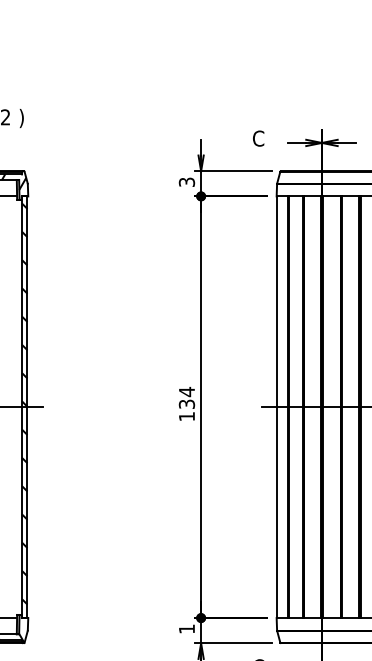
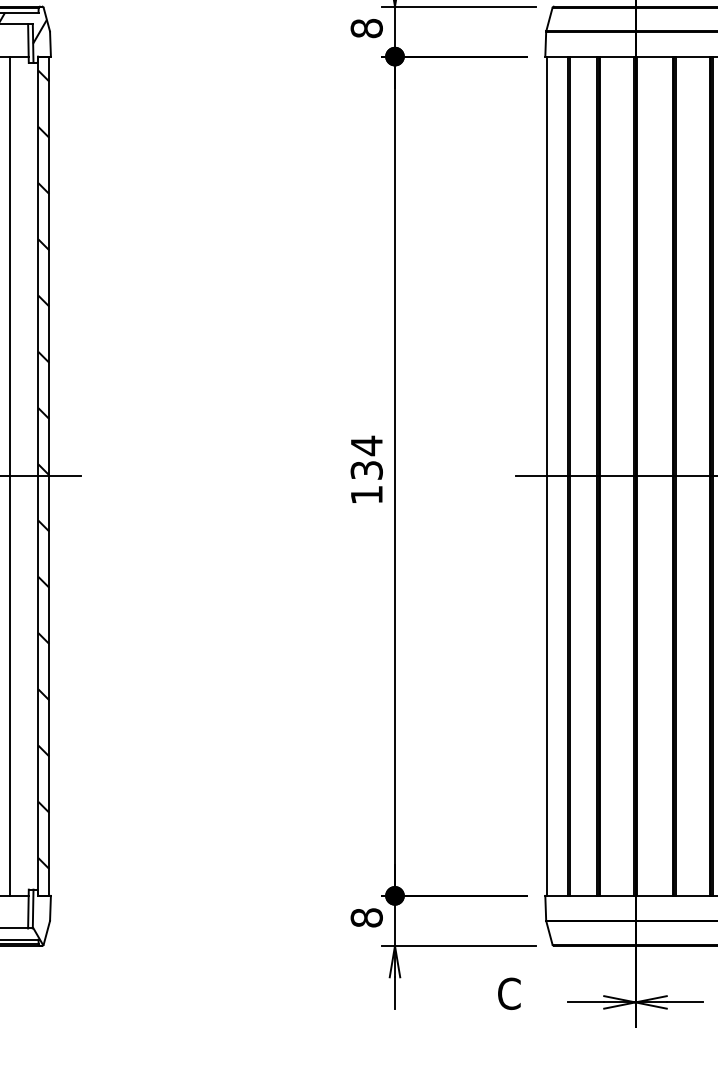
text: (186, 182) -> (365, 28), 3 -> 8
line: (7, 407) -> (9, 476), added
text: (186, 628) -> (365, 916), 1 -> 8

